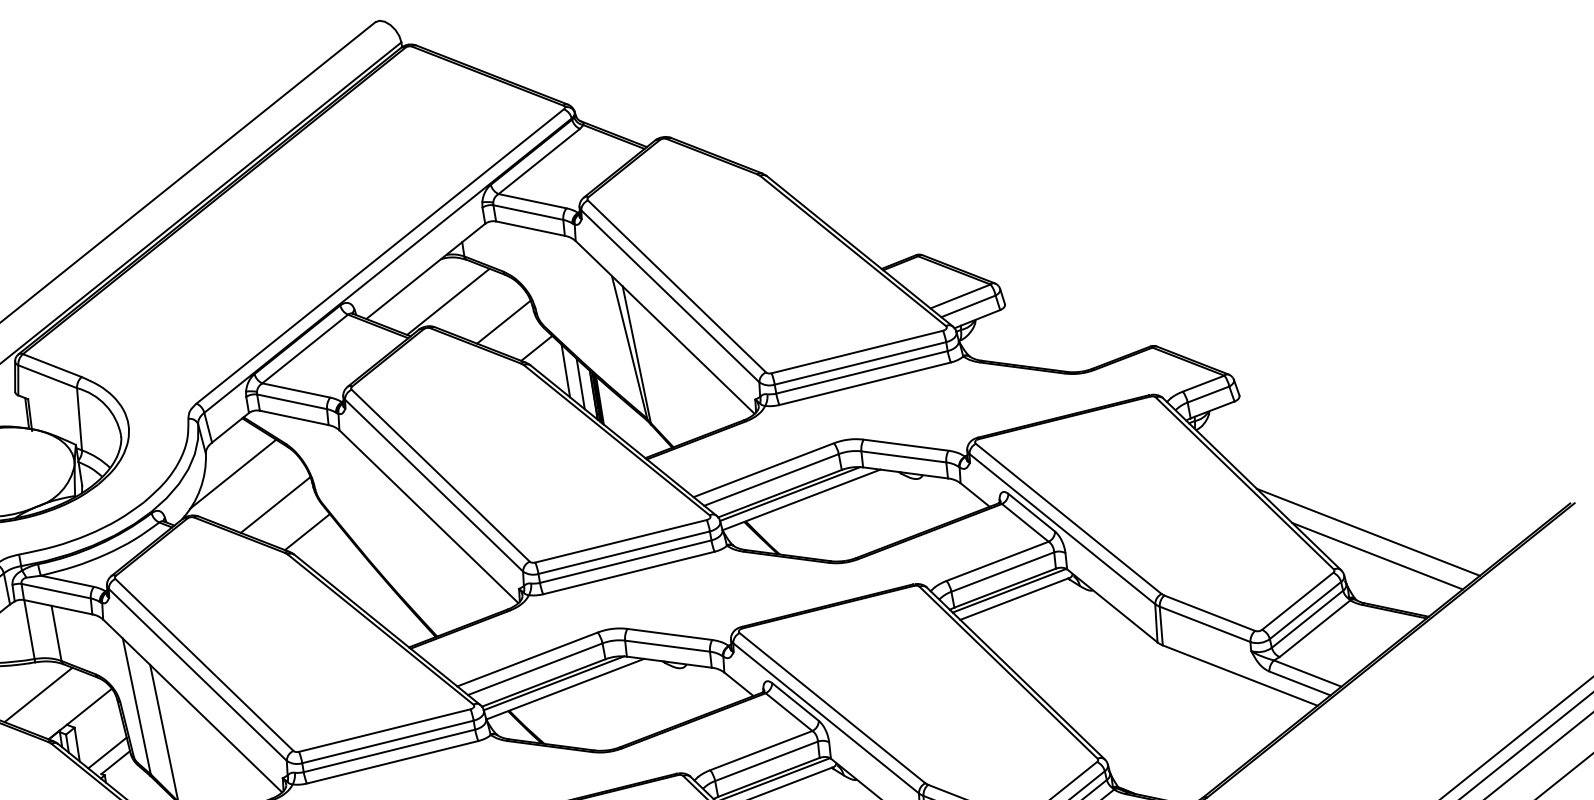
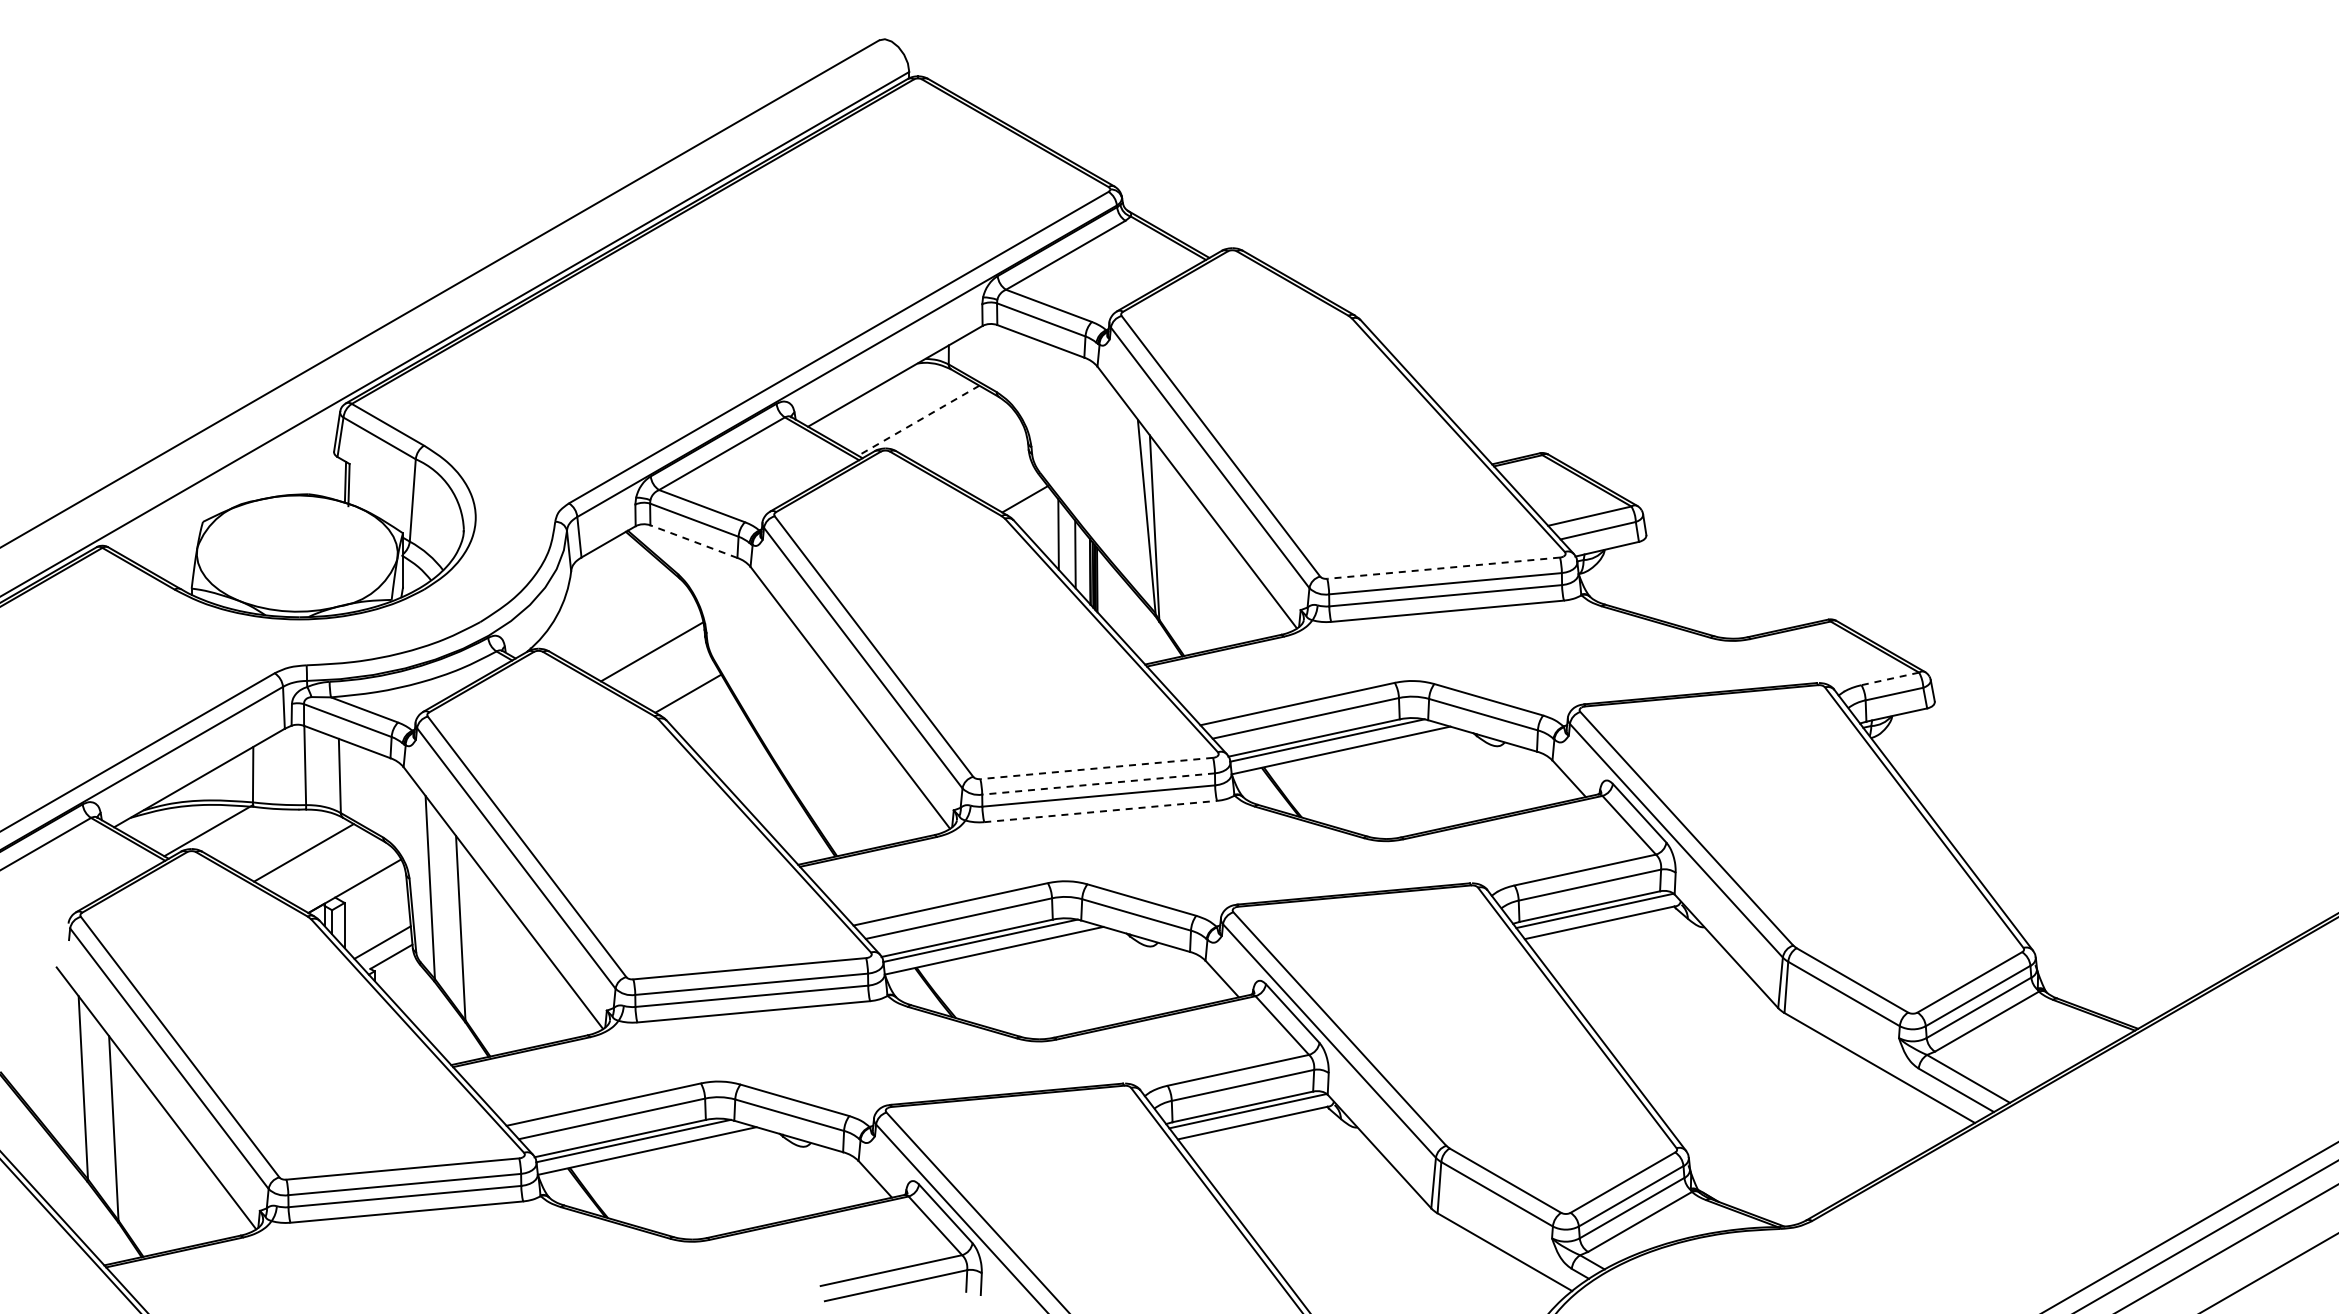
line: (448, 301) -> (918, 420), solid -> dashed
line: (503, 322) -> (986, 458), removed
line: (857, 352) -> (1443, 568), solid -> dashed
line: (1203, 383) -> (1890, 678), solid -> dashed
line: (293, 417) -> (693, 541), solid -> dashed
line: (232, 473) -> (602, 602), removed
line: (1367, 532) -> (2075, 906), removed
line: (620, 541) -> (1096, 768), solid -> dashed
line: (624, 553) -> (1098, 784), solid -> dashed
line: (1377, 555) -> (2083, 938), removed
line: (628, 573) -> (1100, 811), solid -> dashed

